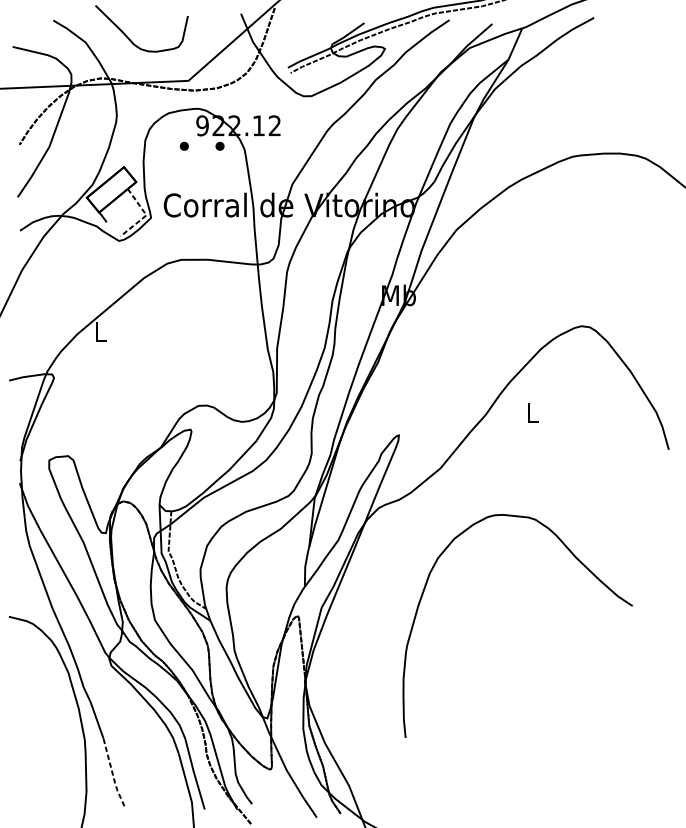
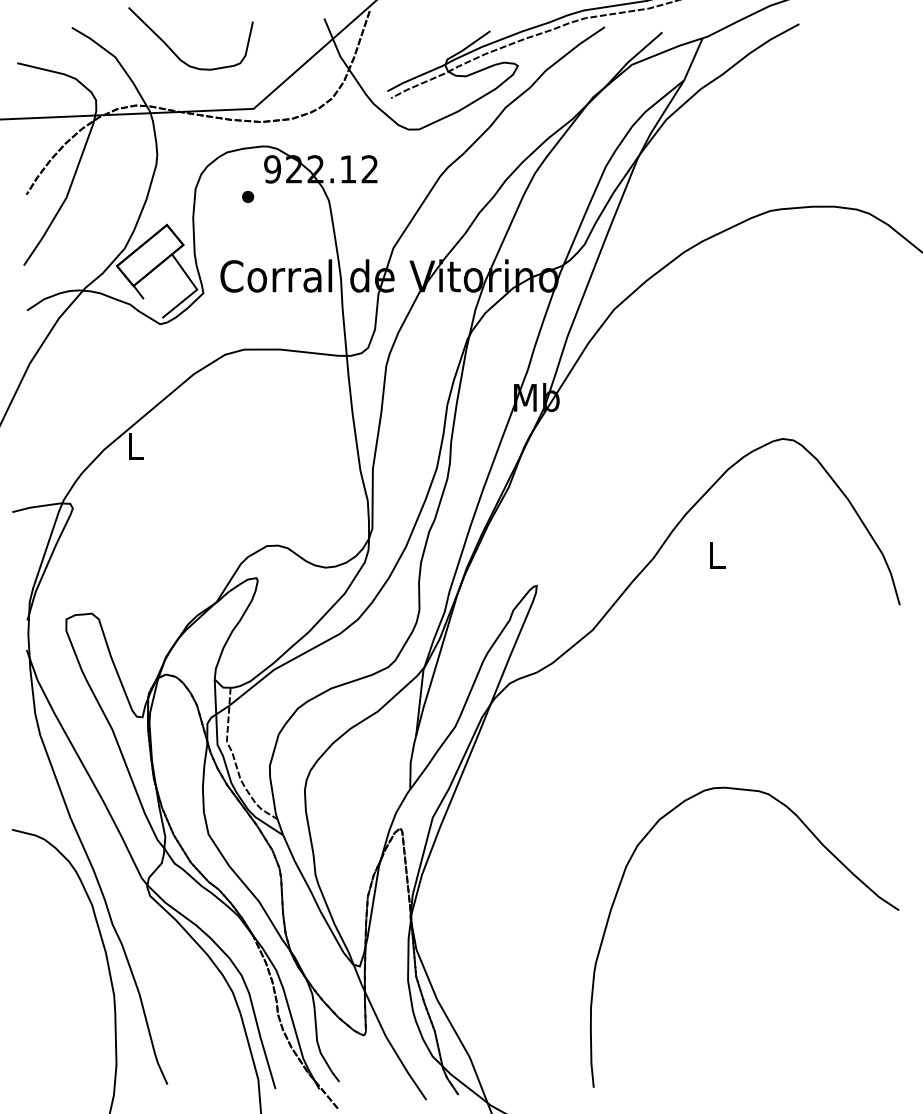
part: (220, 146) -> (296, 196), removed
line: (146, 215) -> (197, 289), dashed -> solid
curve: (580, 562) -> (828, 851), moved
line: (112, 774) -> (151, 1041), dashed -> solid

